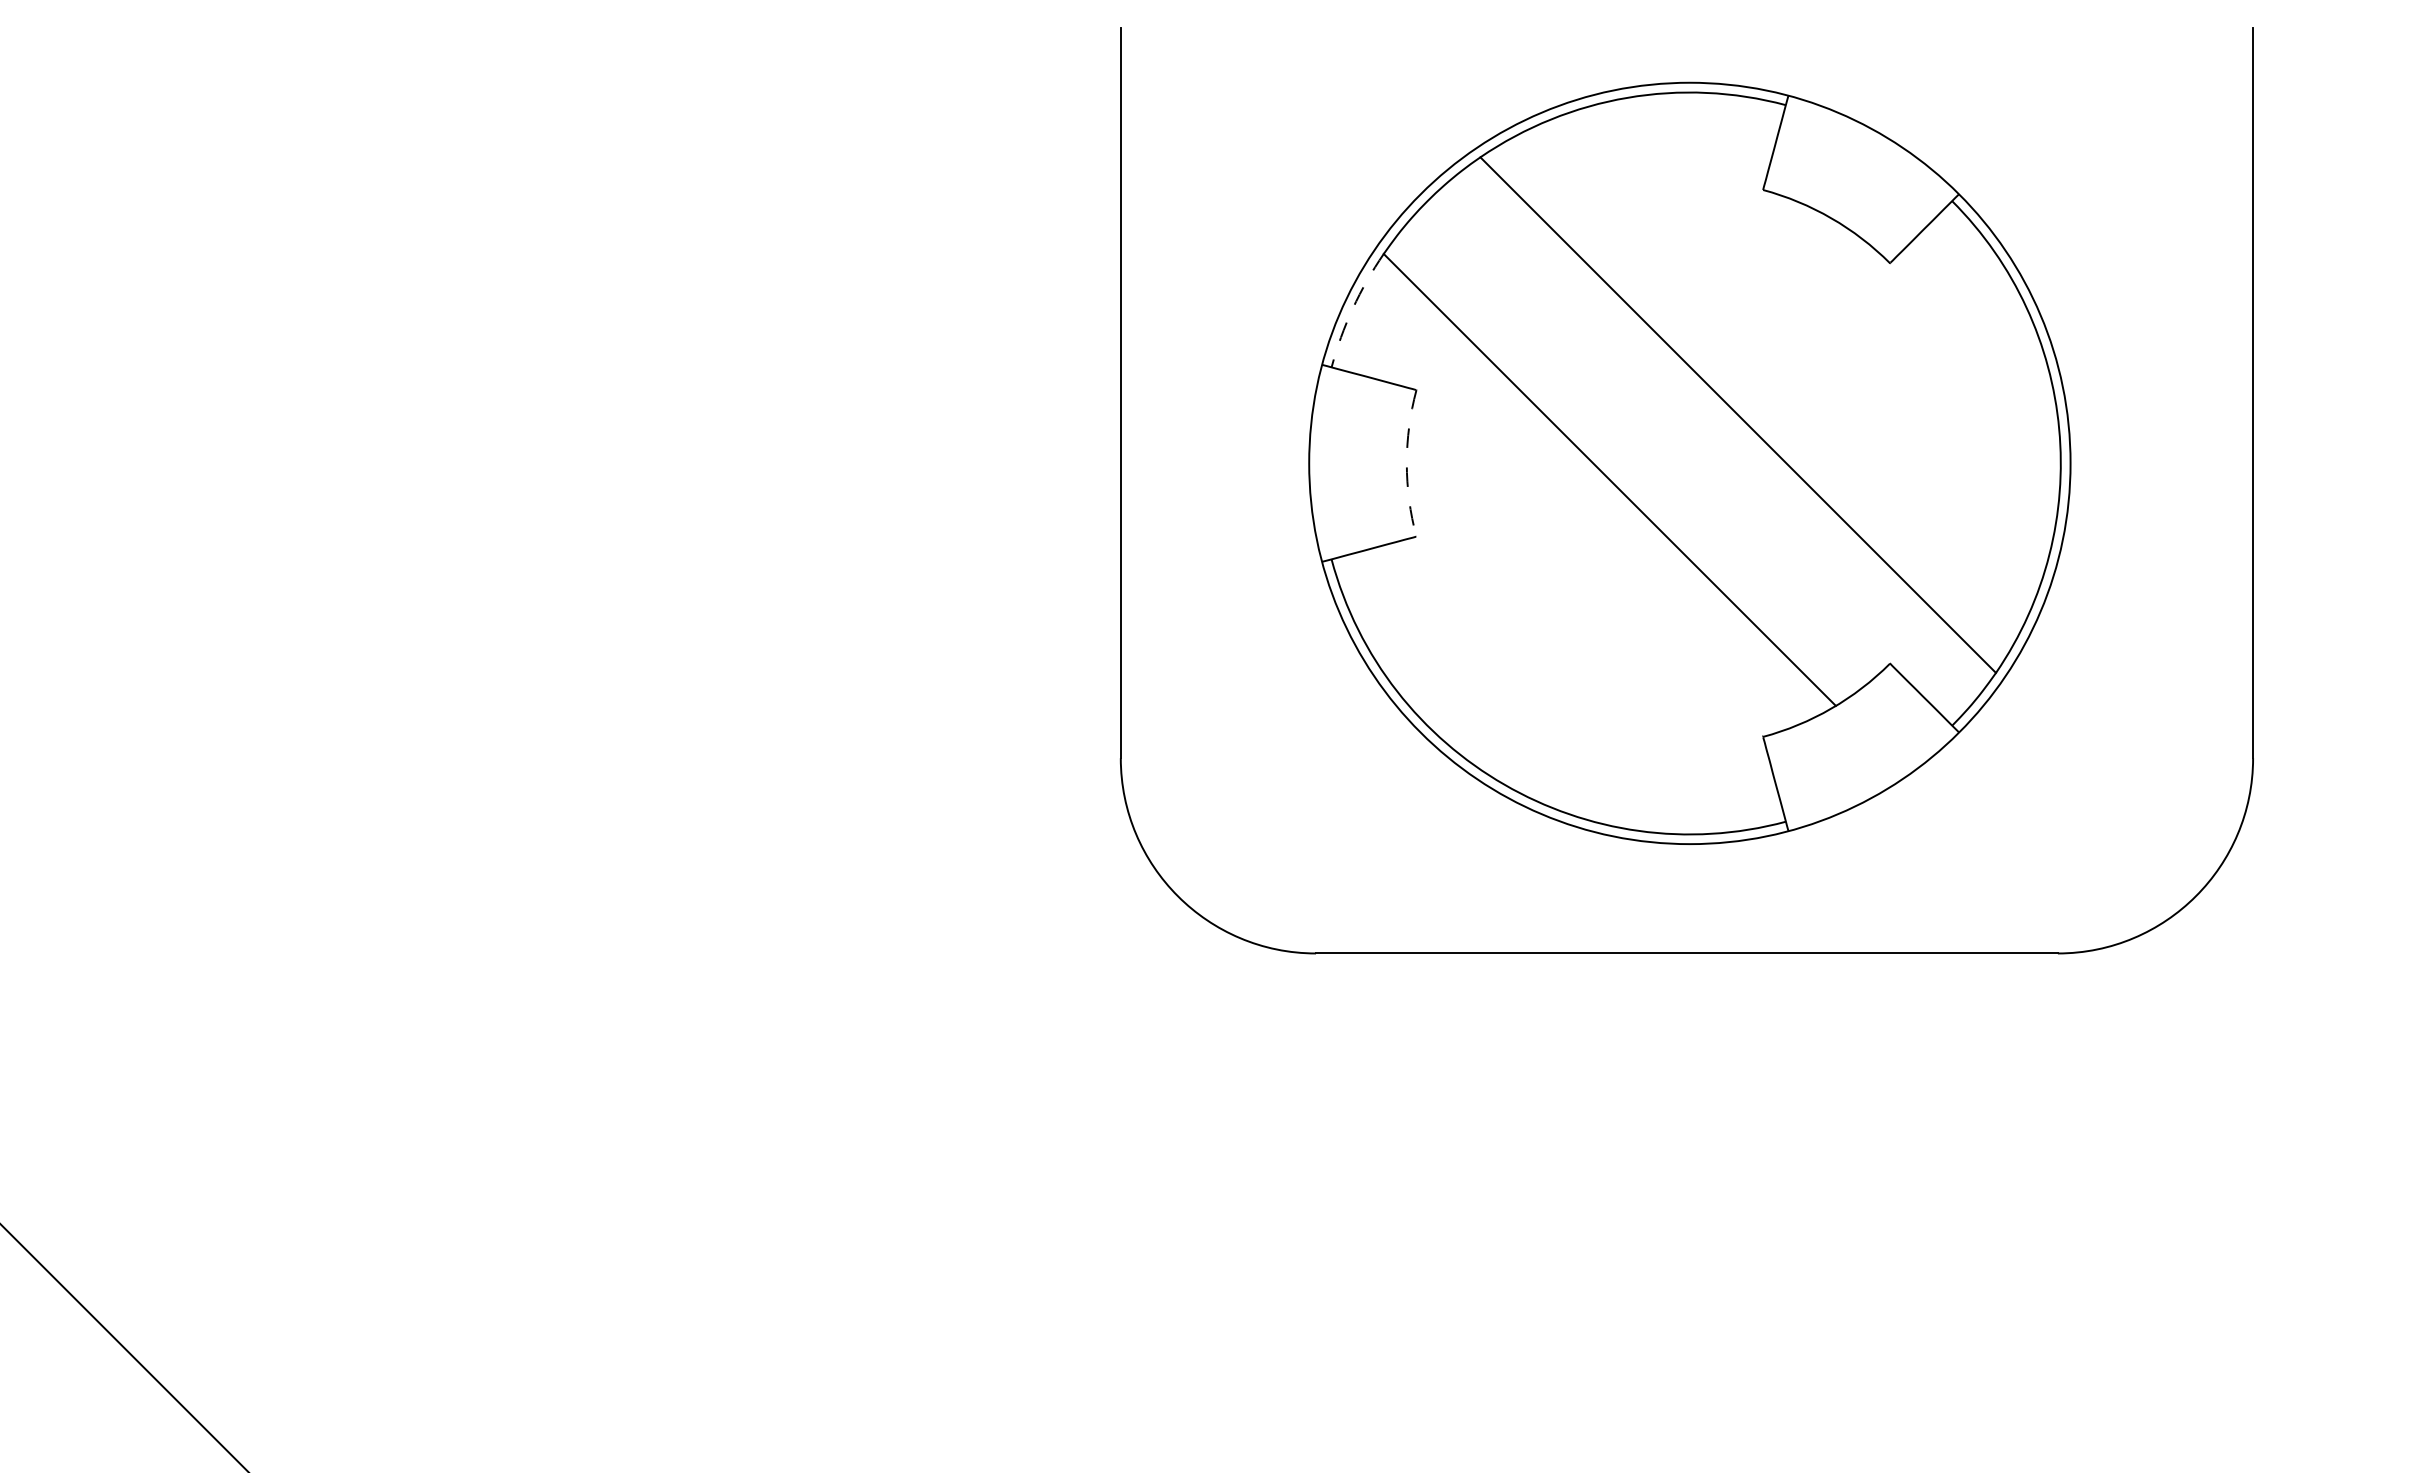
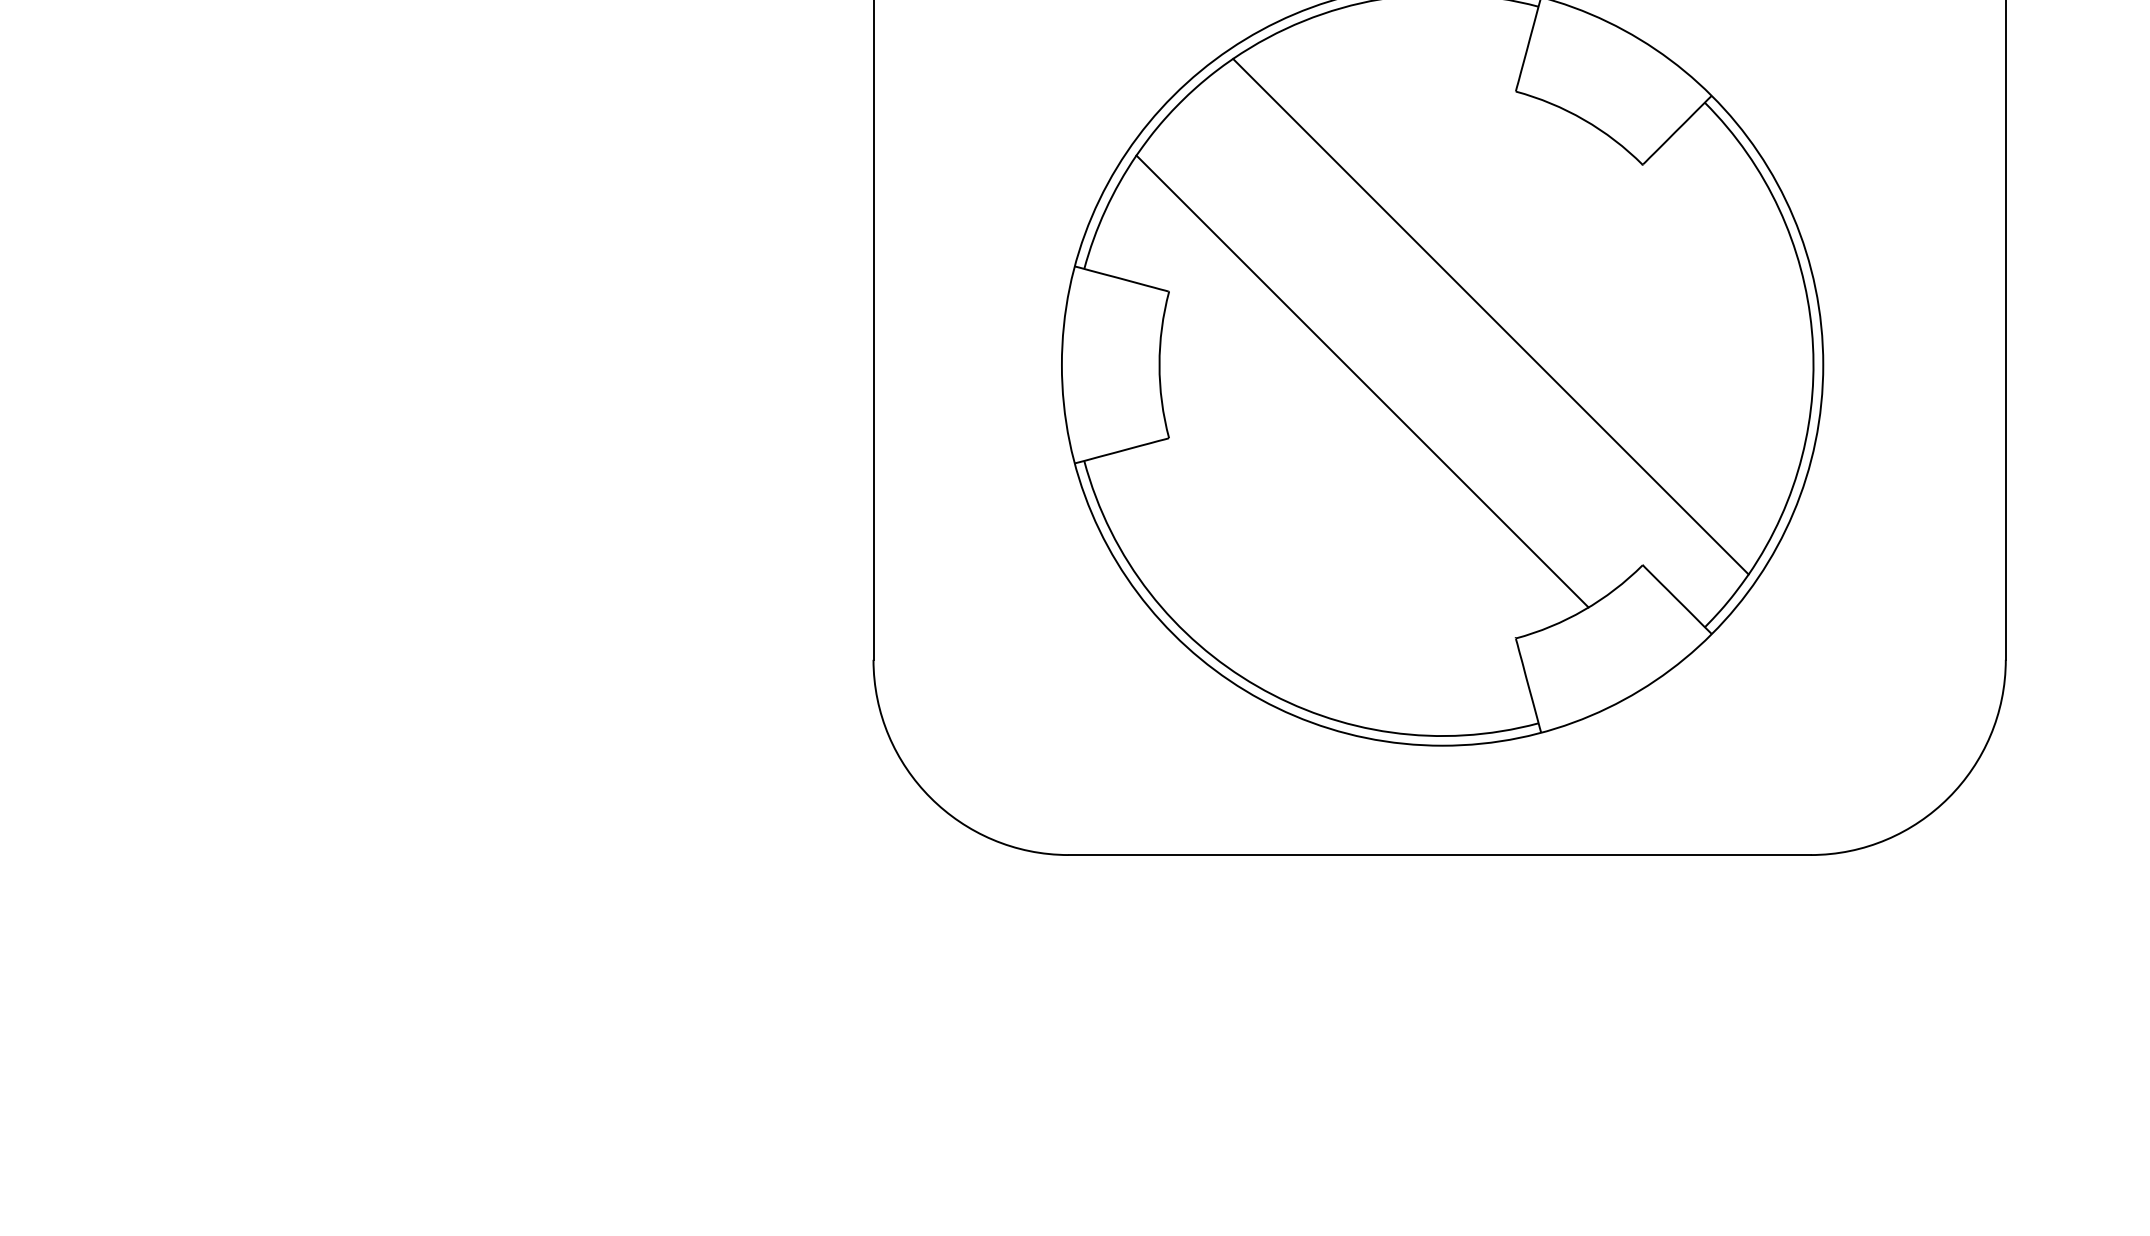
arc: (1352, 308) -> (1105, 210), dashed -> solid
arc: (1406, 463) -> (1159, 365), dashed -> solid

